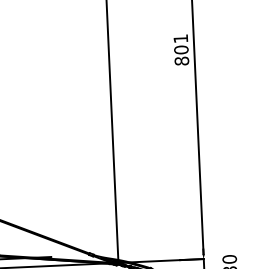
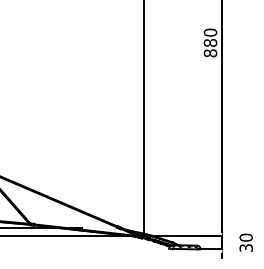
text: (181, 44) -> (210, 37), 801 -> 880

